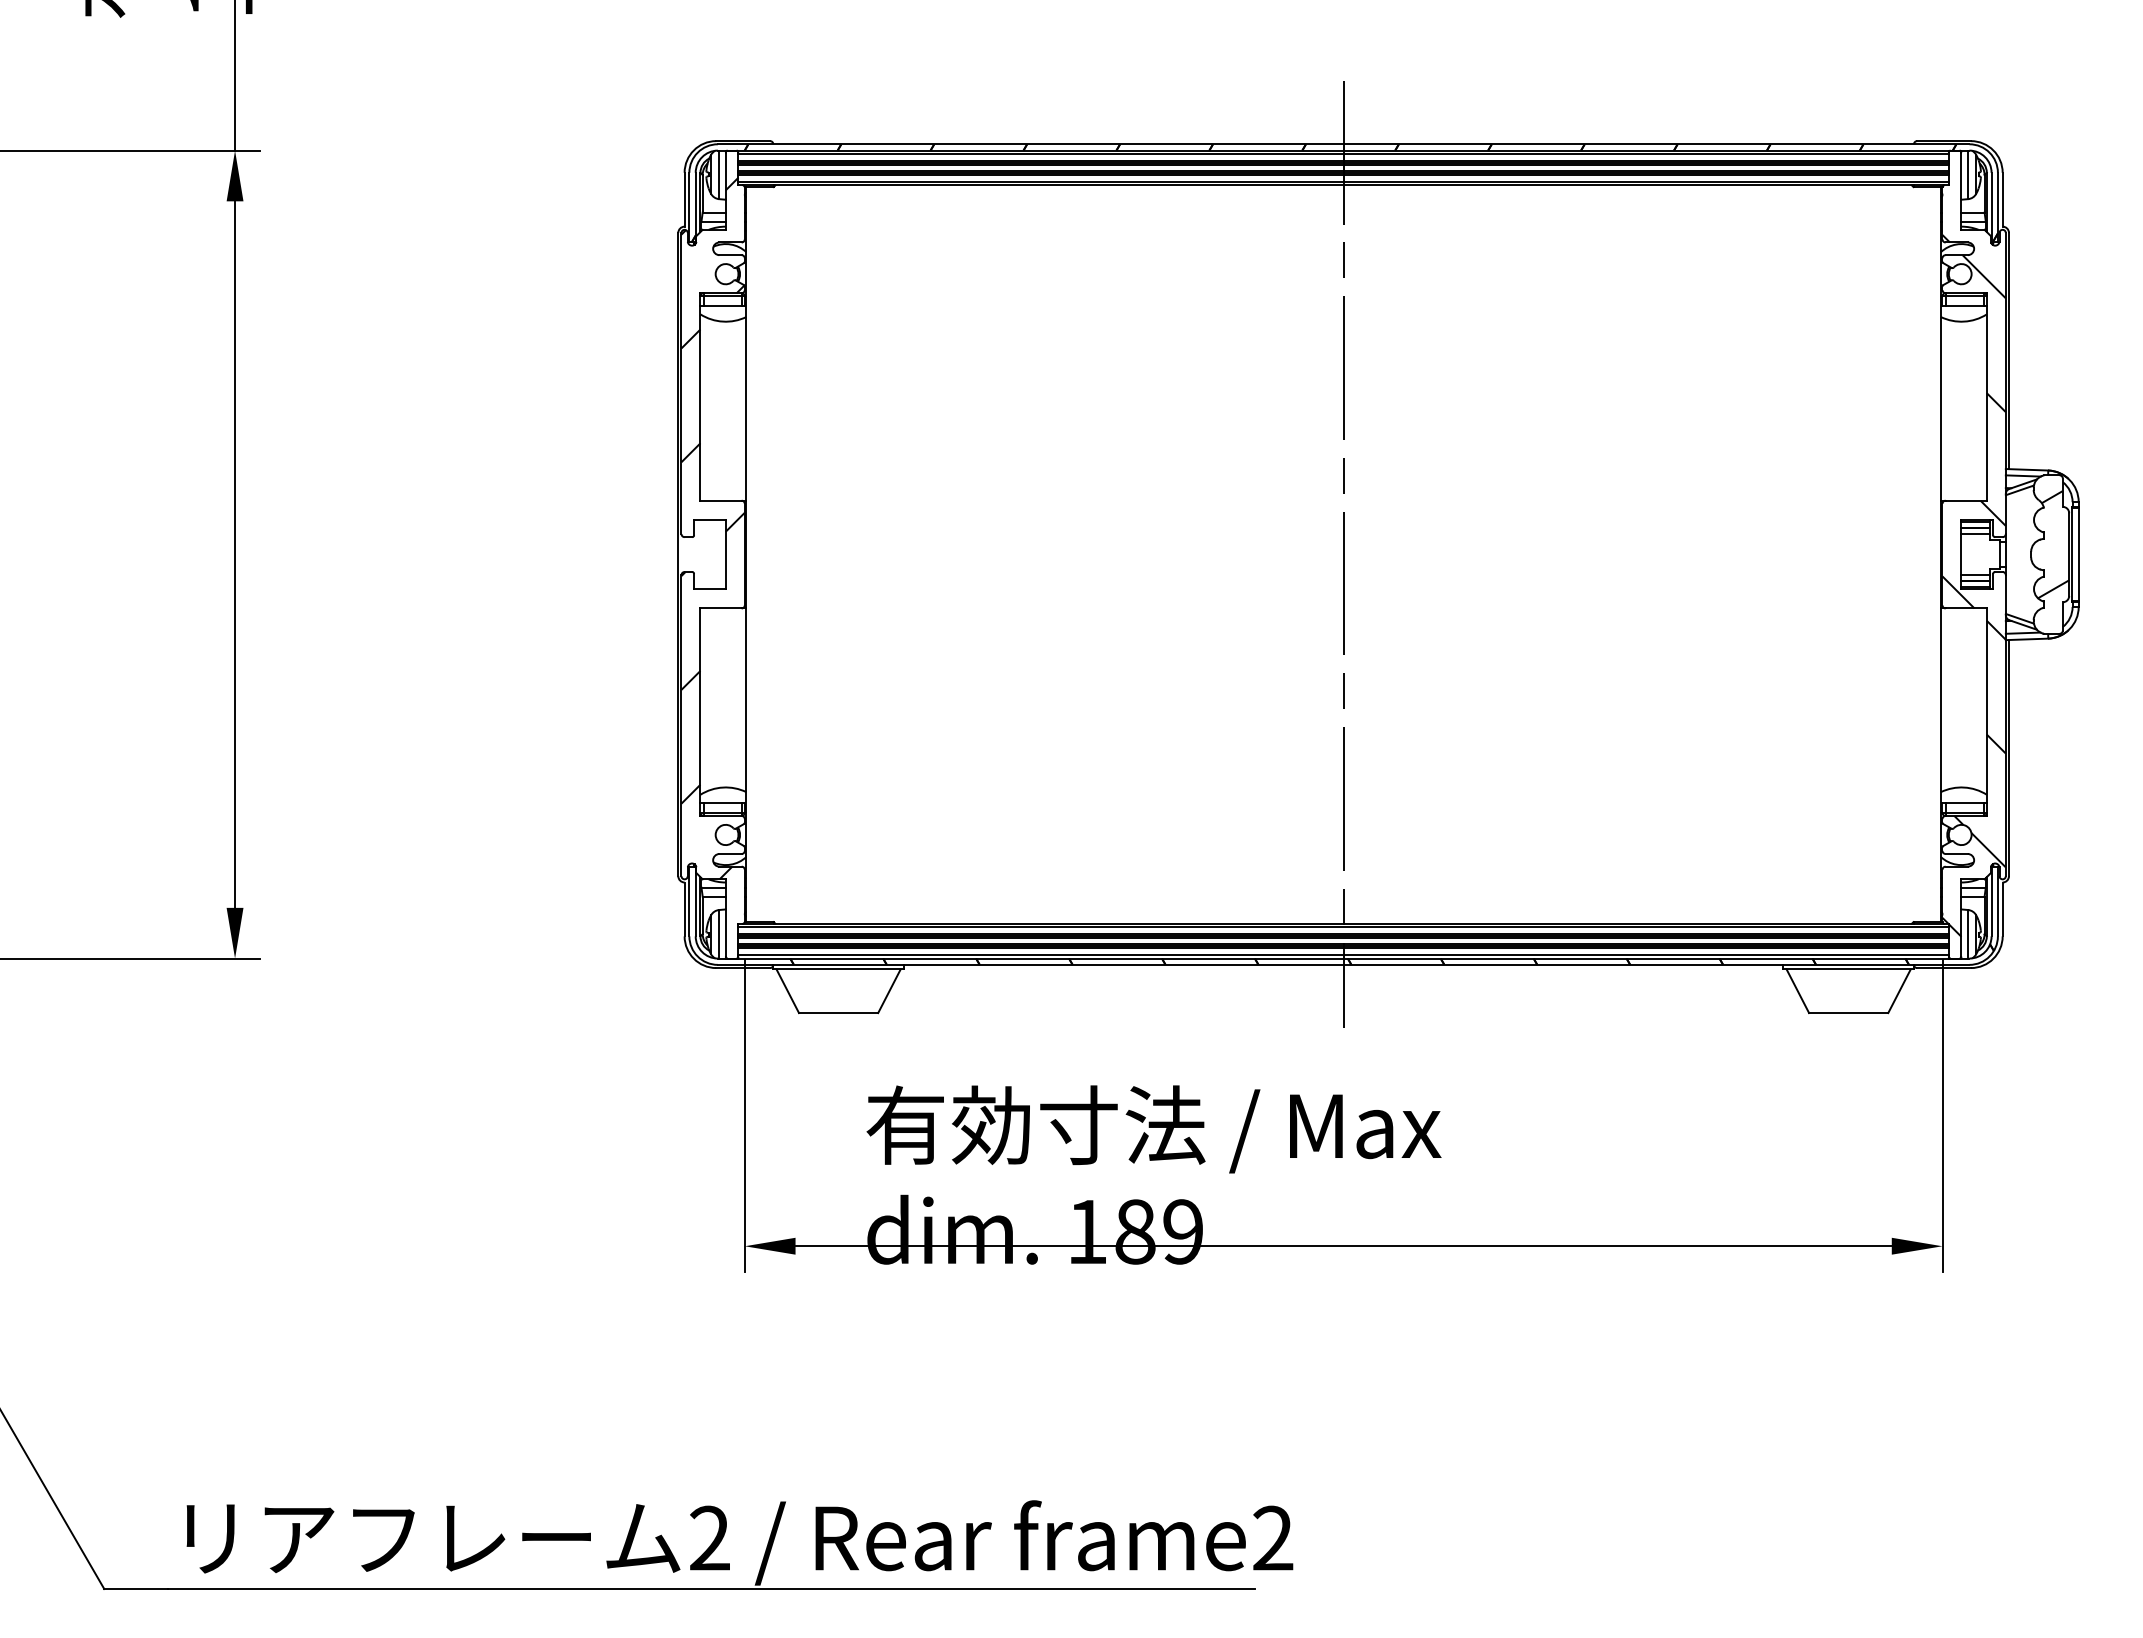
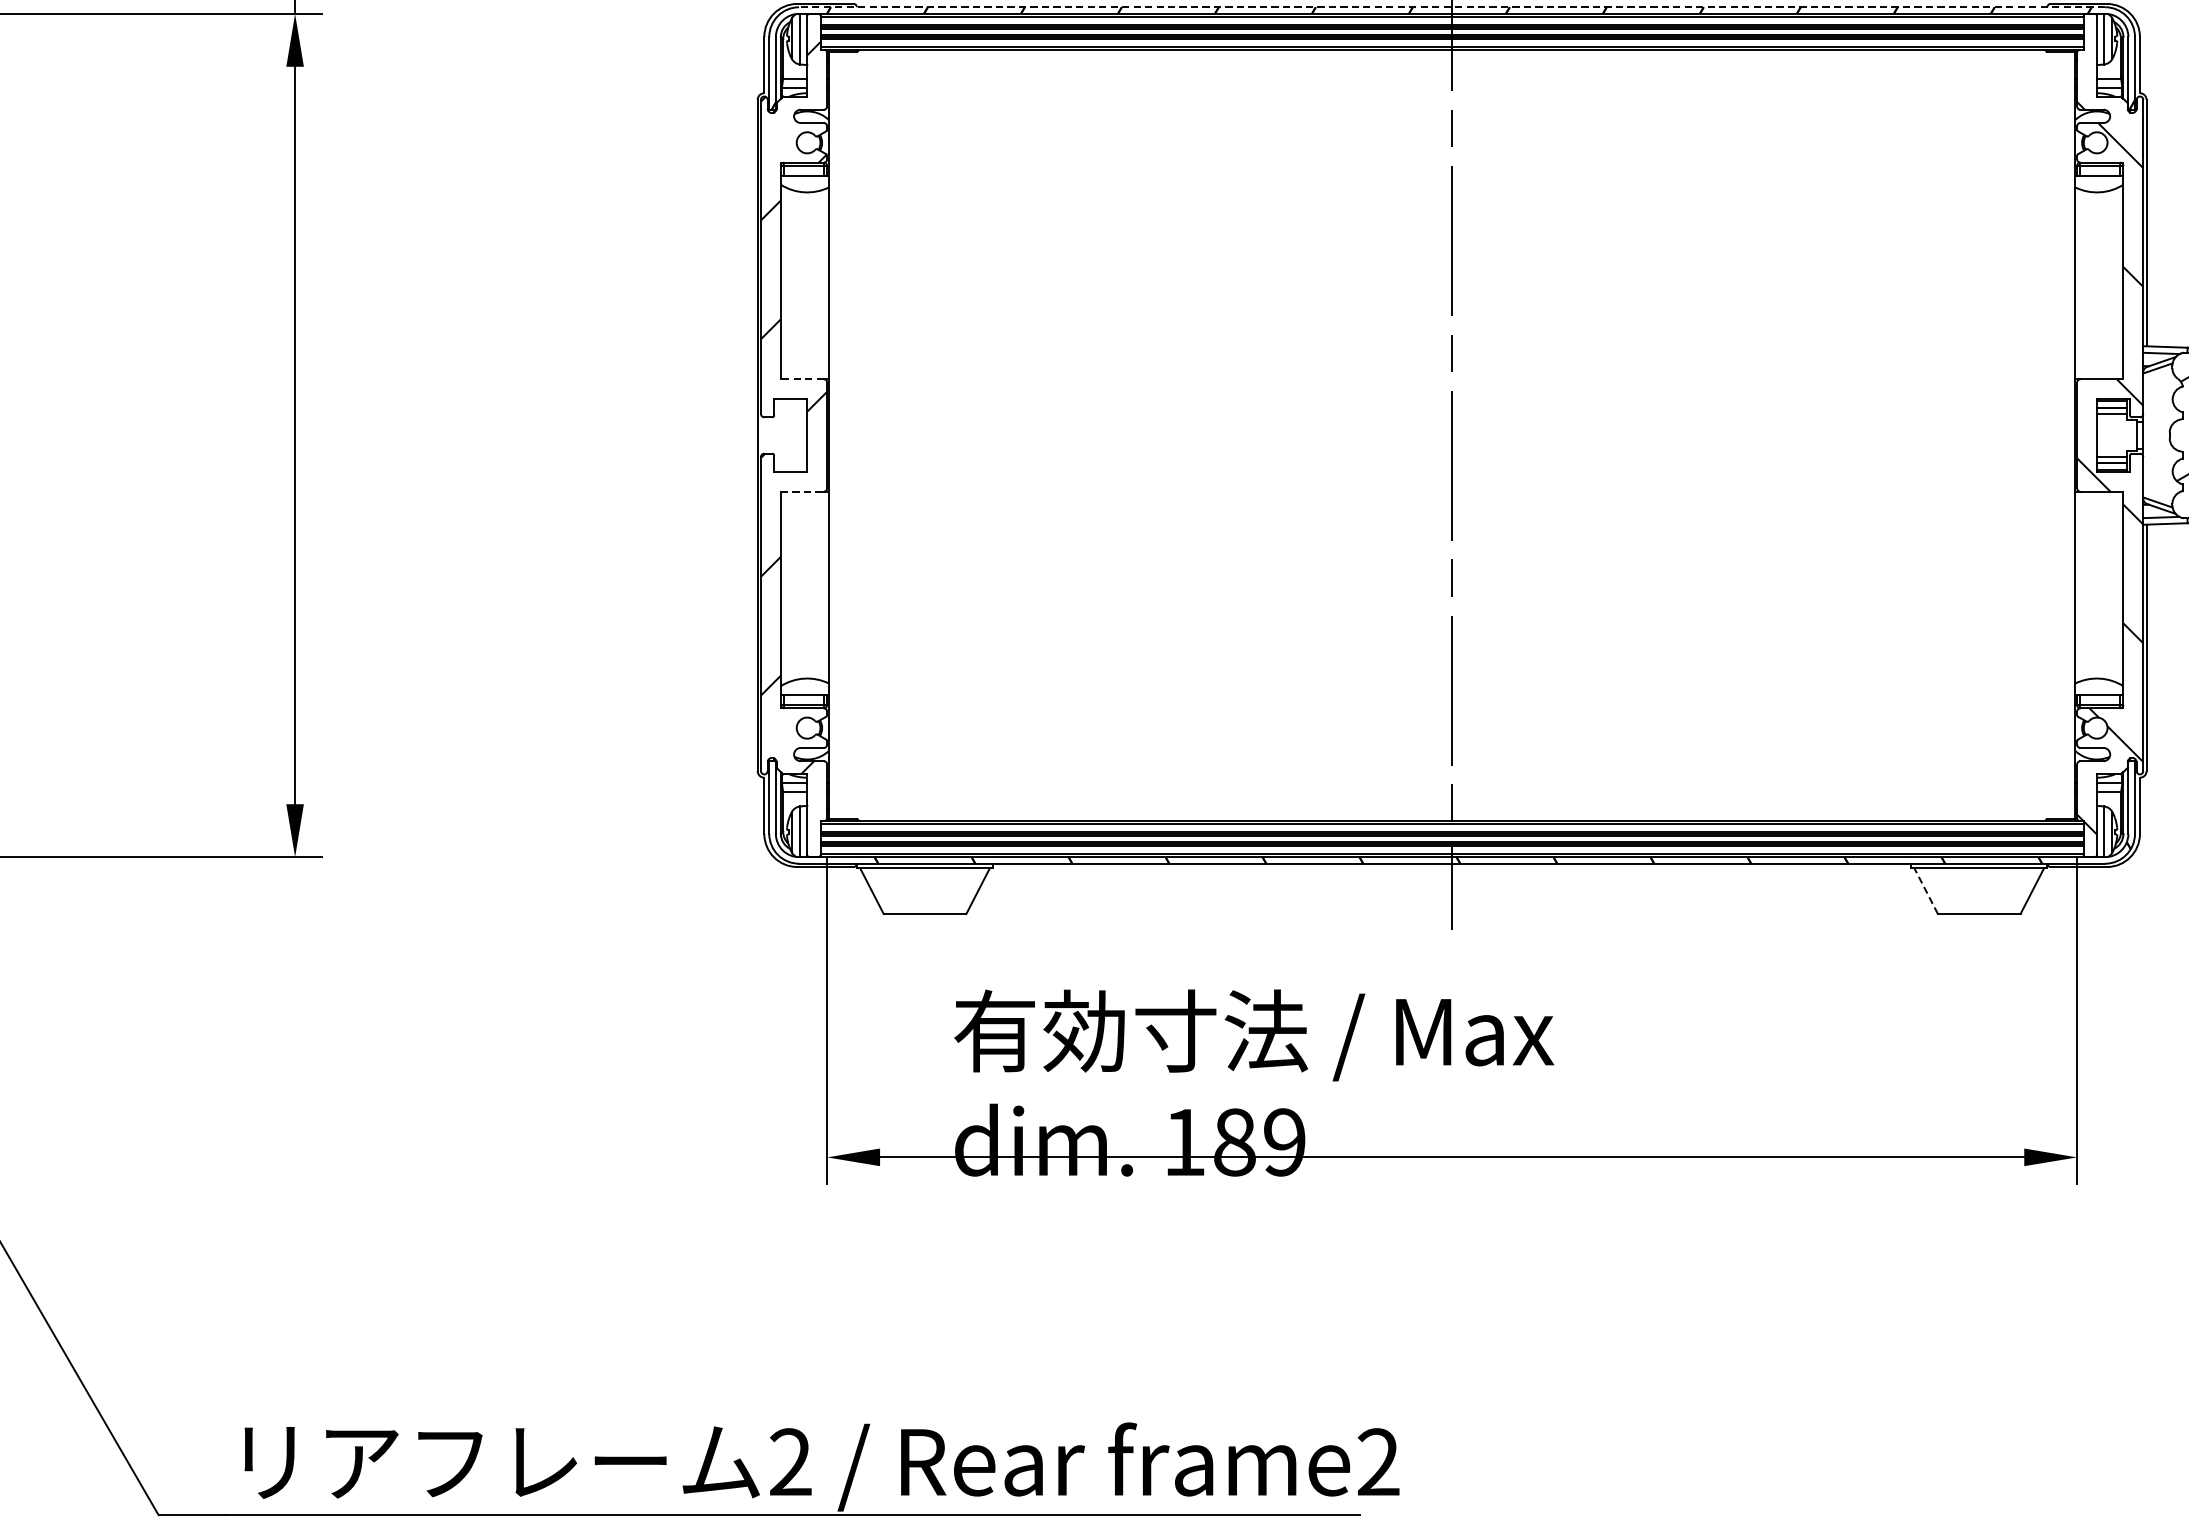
line: (1343, 144) -> (1451, 7), solid -> dashed
line: (721, 500) -> (802, 379), solid -> dashed
line: (721, 608) -> (802, 491), solid -> dashed
line: (1797, 991) -> (1925, 891), solid -> dashed

